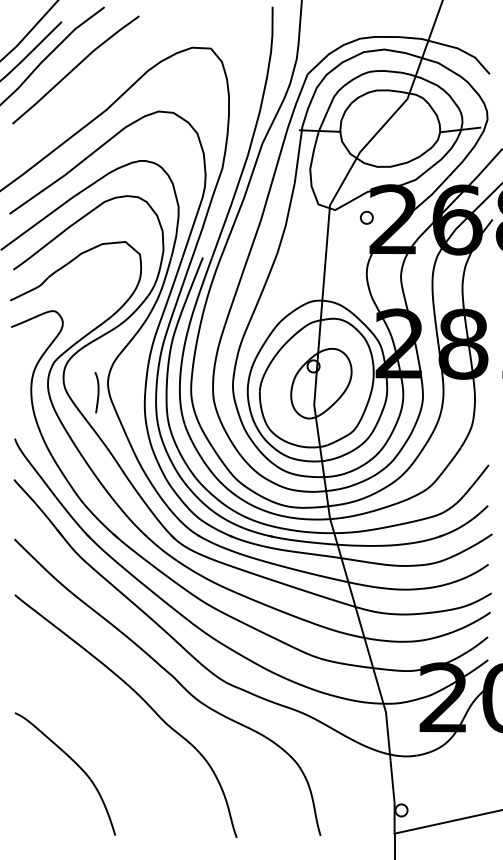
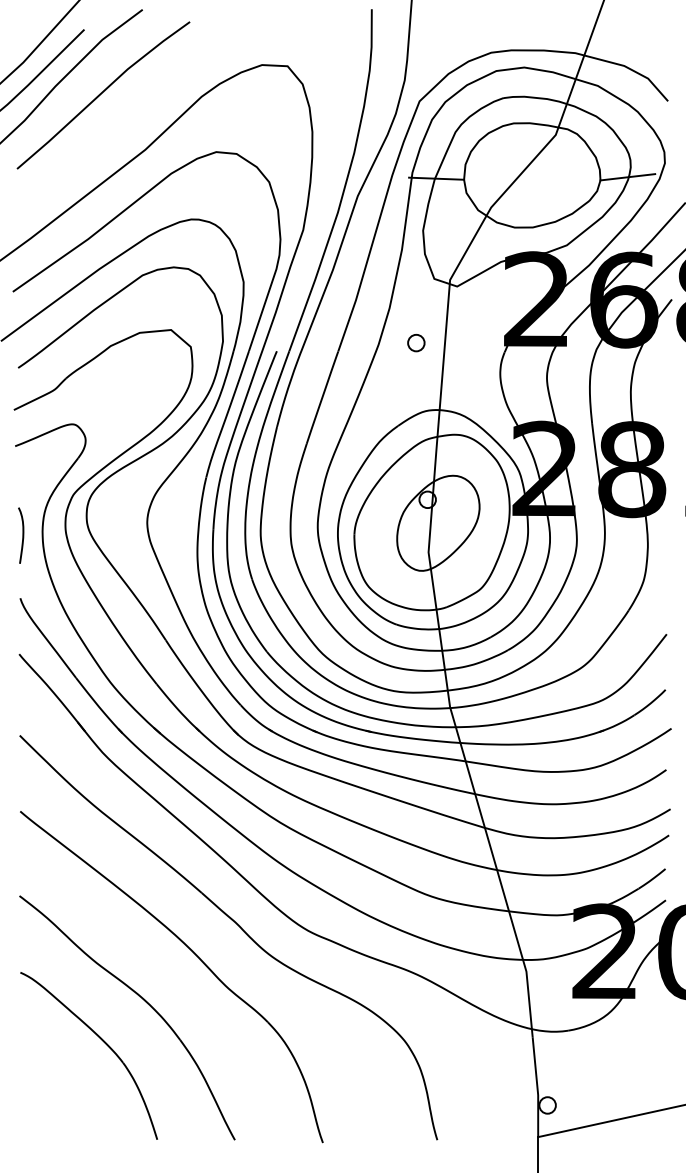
part: (366, 218) -> (416, 343), moved
curve: (97, 392) -> (22, 535), moved
part: (105, 733) -> (143, 1000), added

